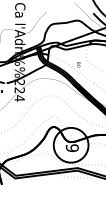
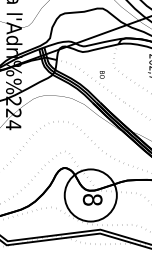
text: (71, 148) -> (91, 200), 9 -> 8

